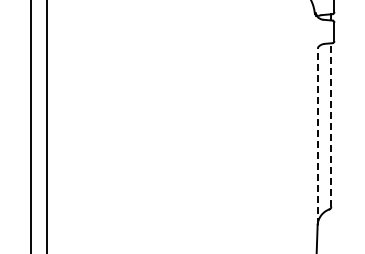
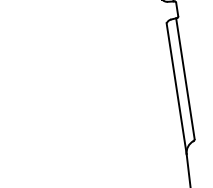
line: (331, 125) -> (185, 78), dashed -> solid
line: (317, 136) -> (176, 88), dashed -> solid

